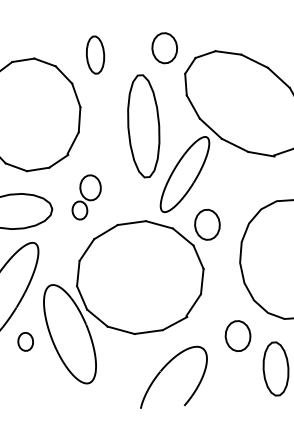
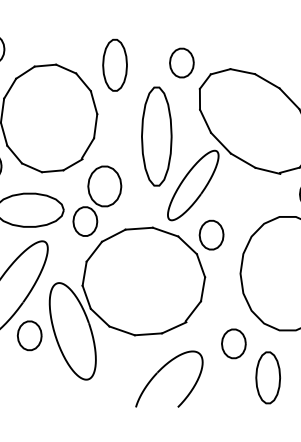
part: (94, 54) -> (114, 64), size x1.43
part: (86, 196) -> (97, 200), size x1.67
part: (25, 341) -> (29, 335), size x1.67

